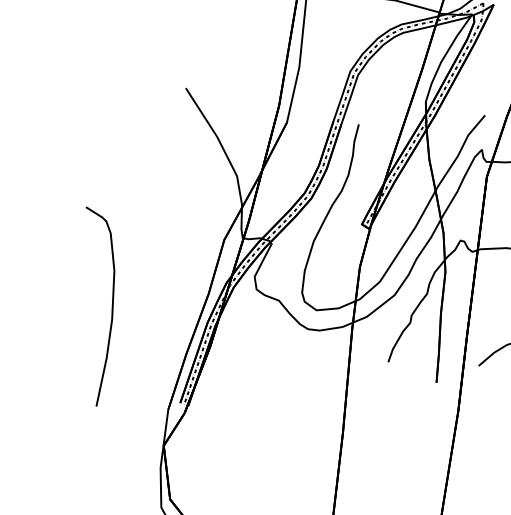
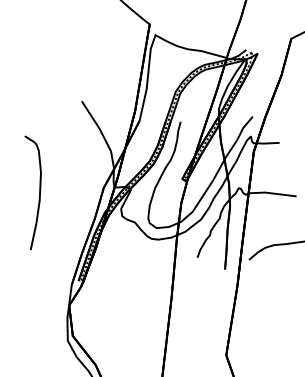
curve: (111, 305) -> (39, 192), moved

